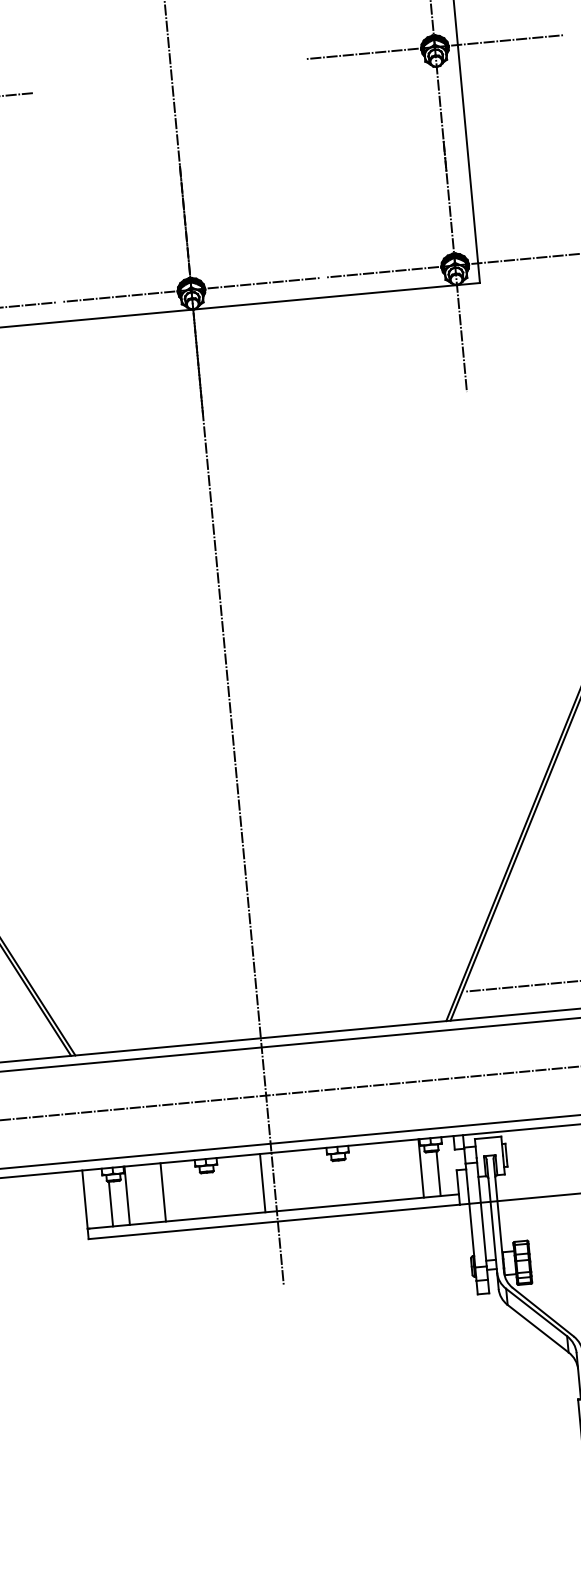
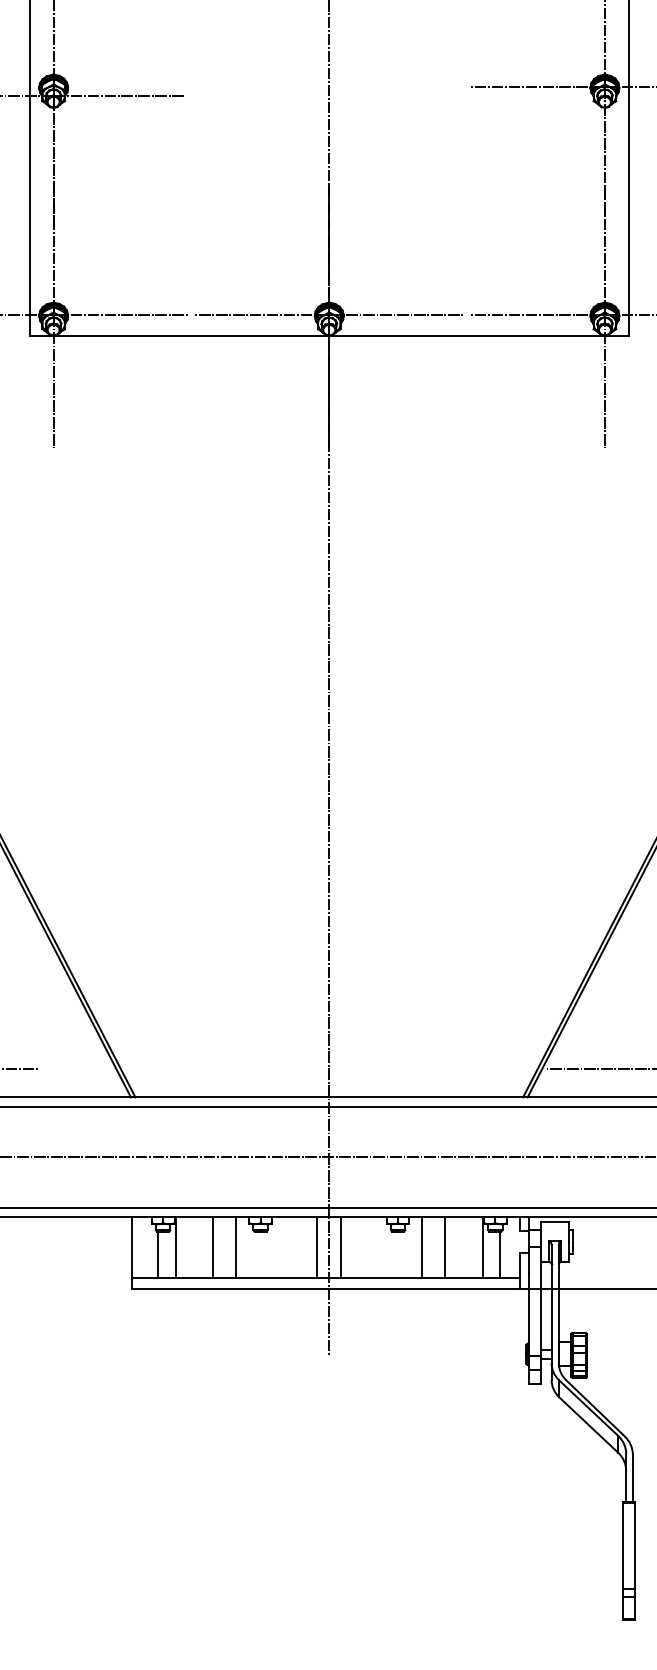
line: (385, 1171) -> (445, 1247), added
line: (363, 1173) -> (422, 1247), added
line: (285, 1180) -> (341, 1247), added
line: (185, 1190) -> (236, 1247), added

